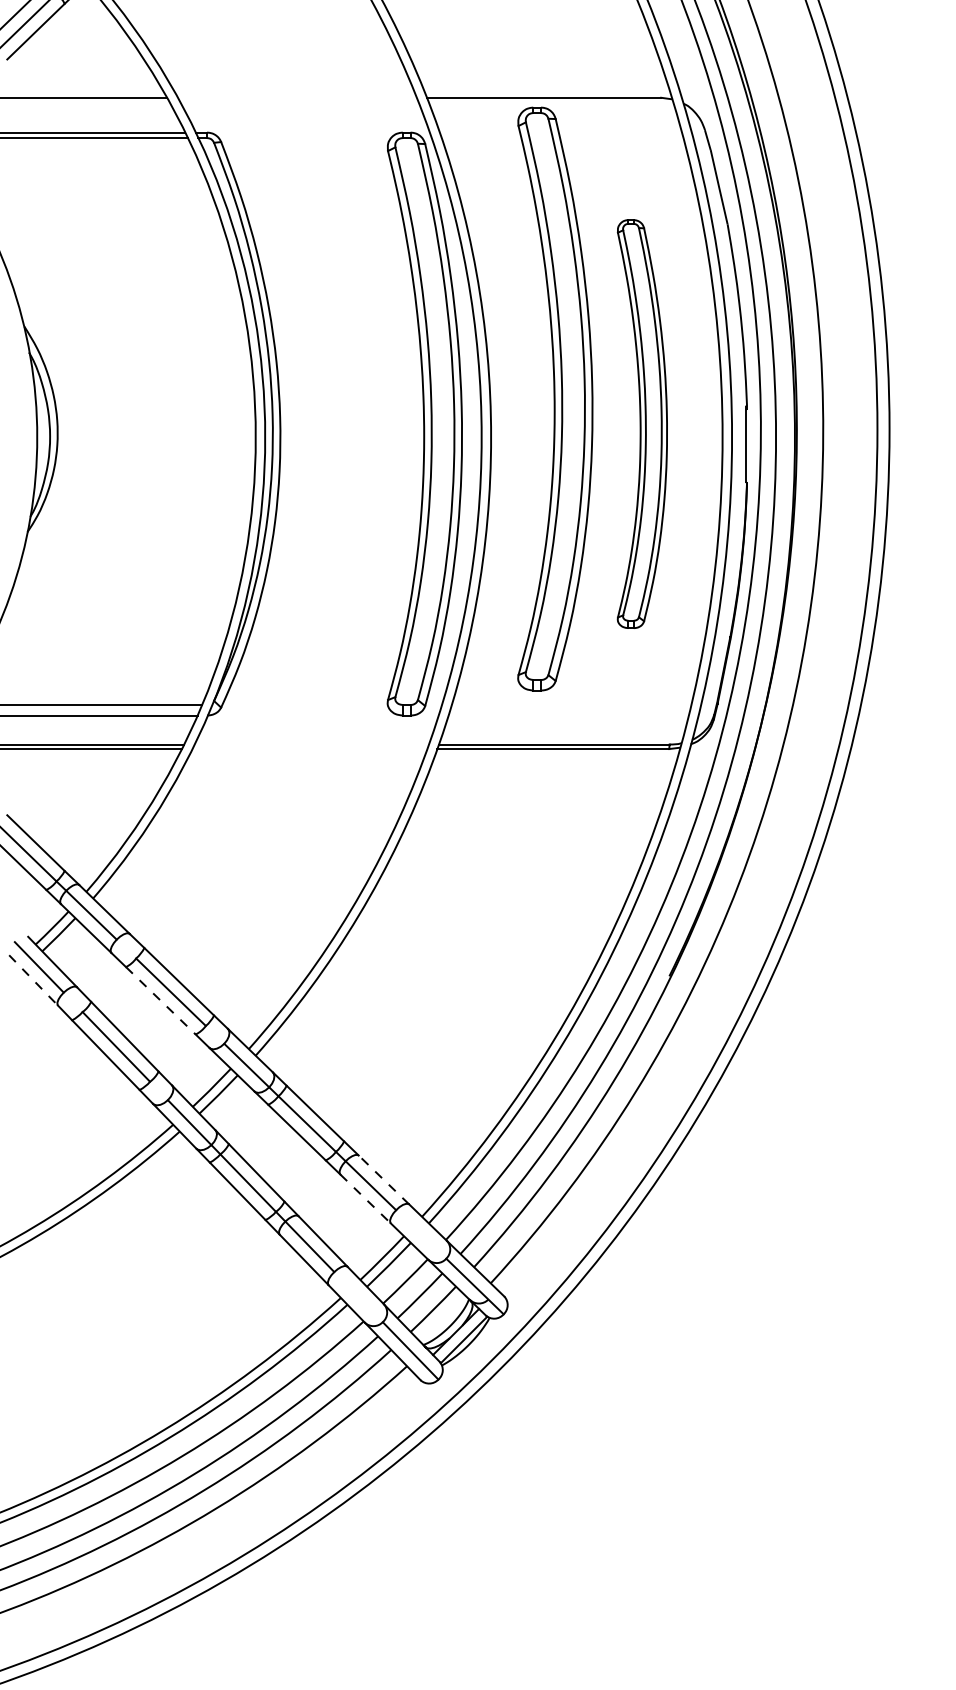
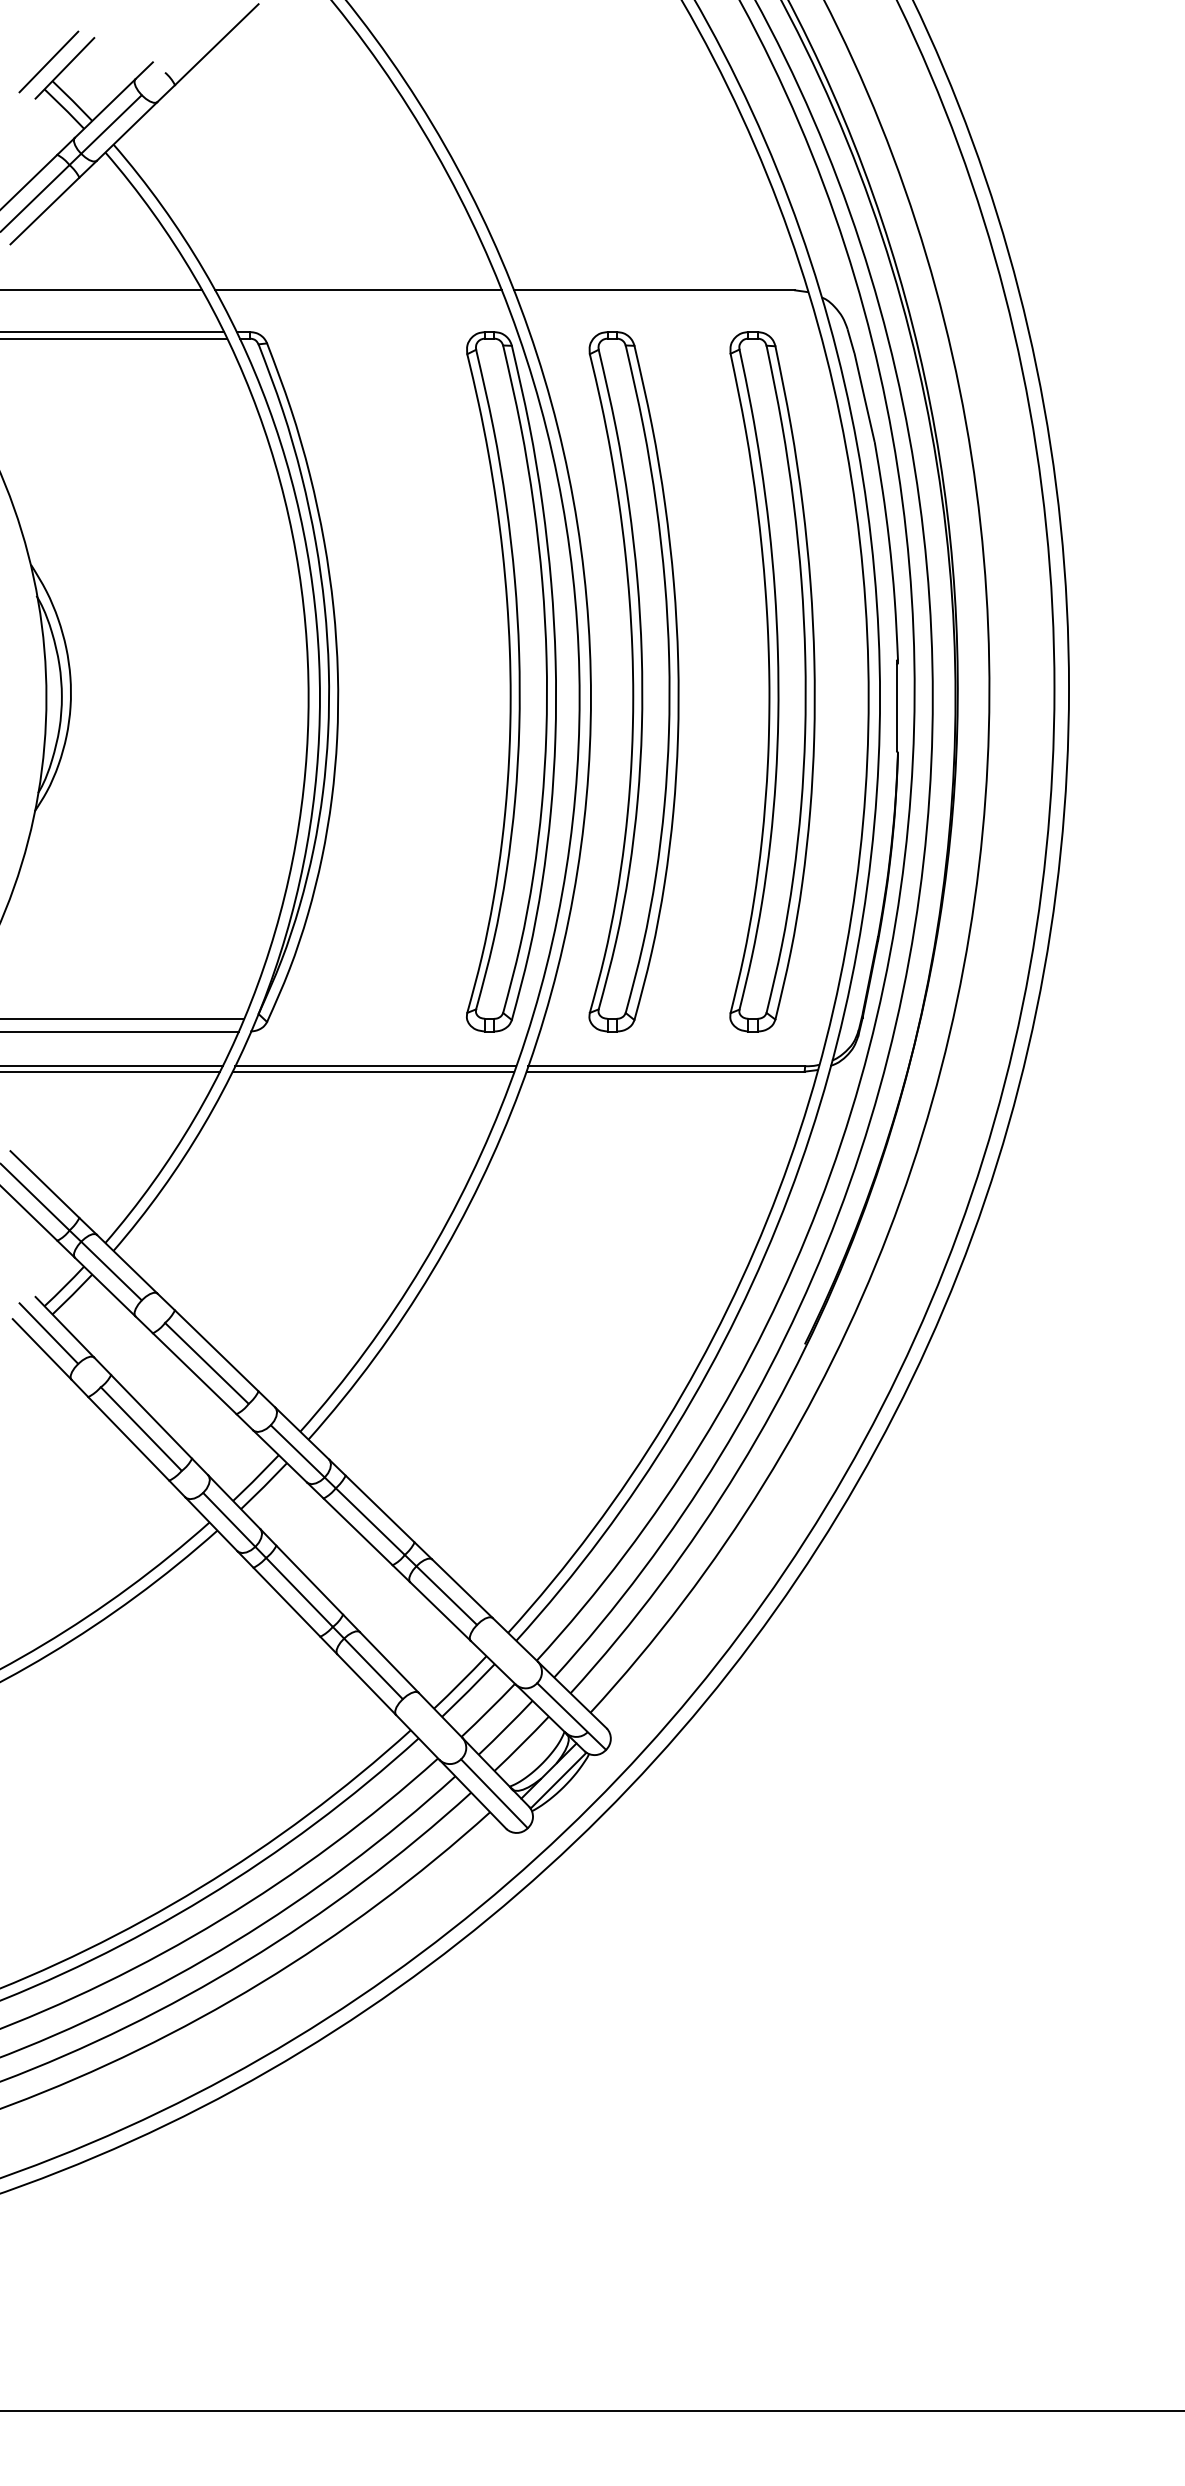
line: (297, 97) -> (358, 290), added
part: (554, 398) -> (633, 681), moved
part: (642, 423) -> (772, 681), size x1.43
line: (311, 744) -> (375, 1066), added
line: (309, 748) -> (373, 1071), added
line: (33, 980) -> (42, 1349), dashed -> solid
line: (161, 1001) -> (195, 1374), dashed -> solid
line: (384, 1179) -> (462, 1588), dashed -> solid
line: (365, 1198) -> (440, 1611), dashed -> solid

